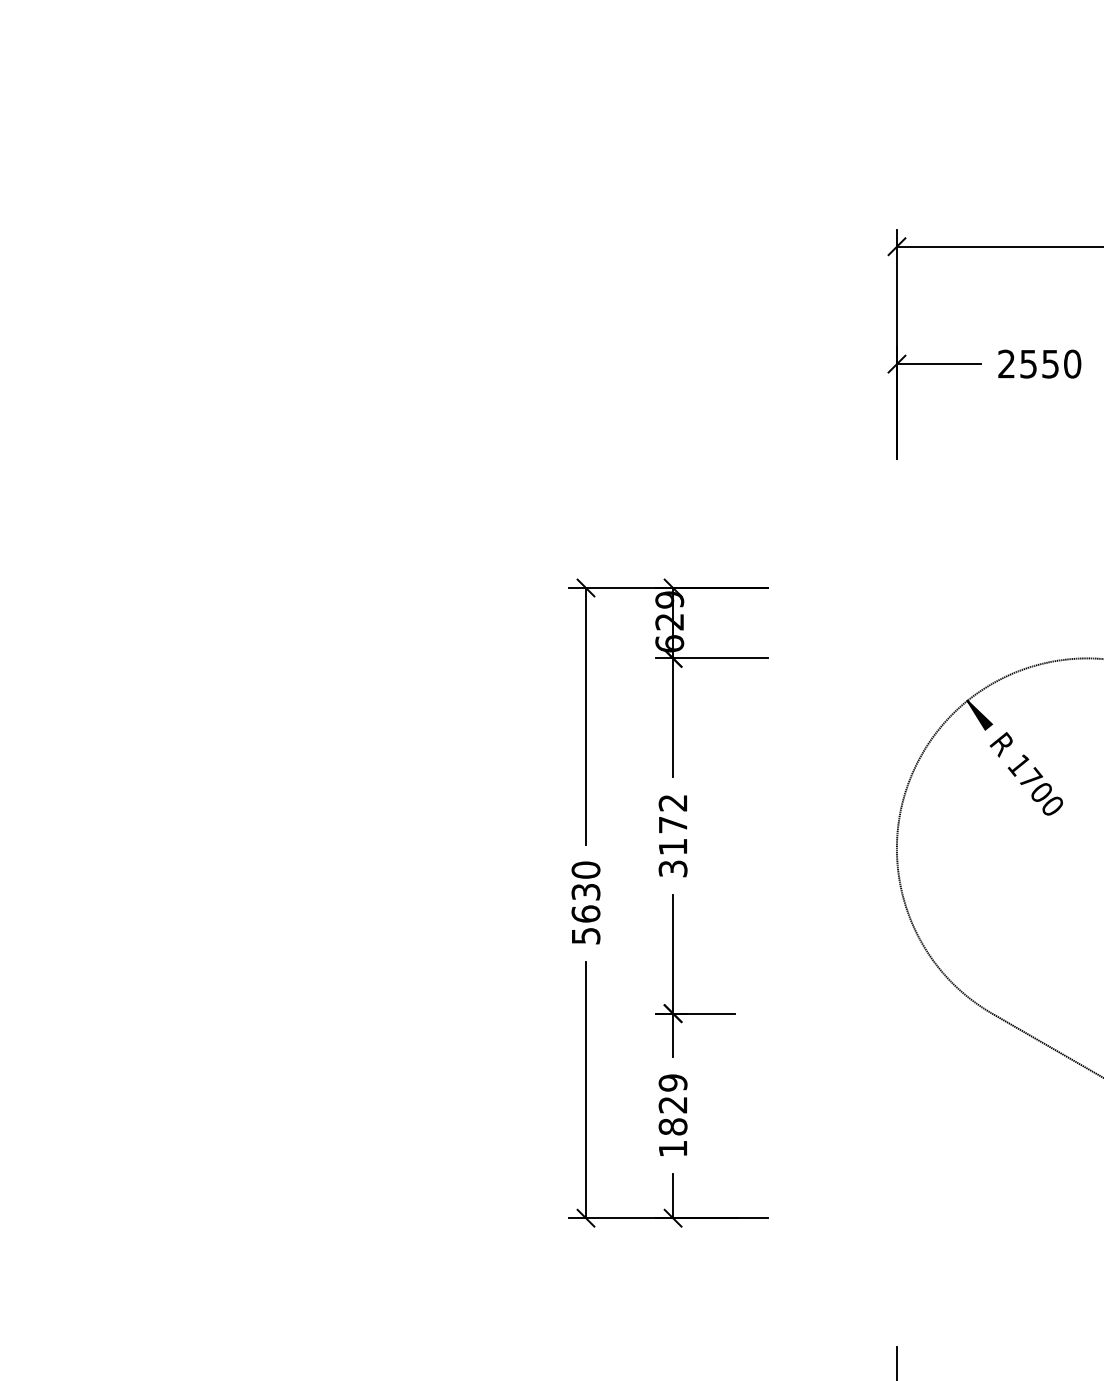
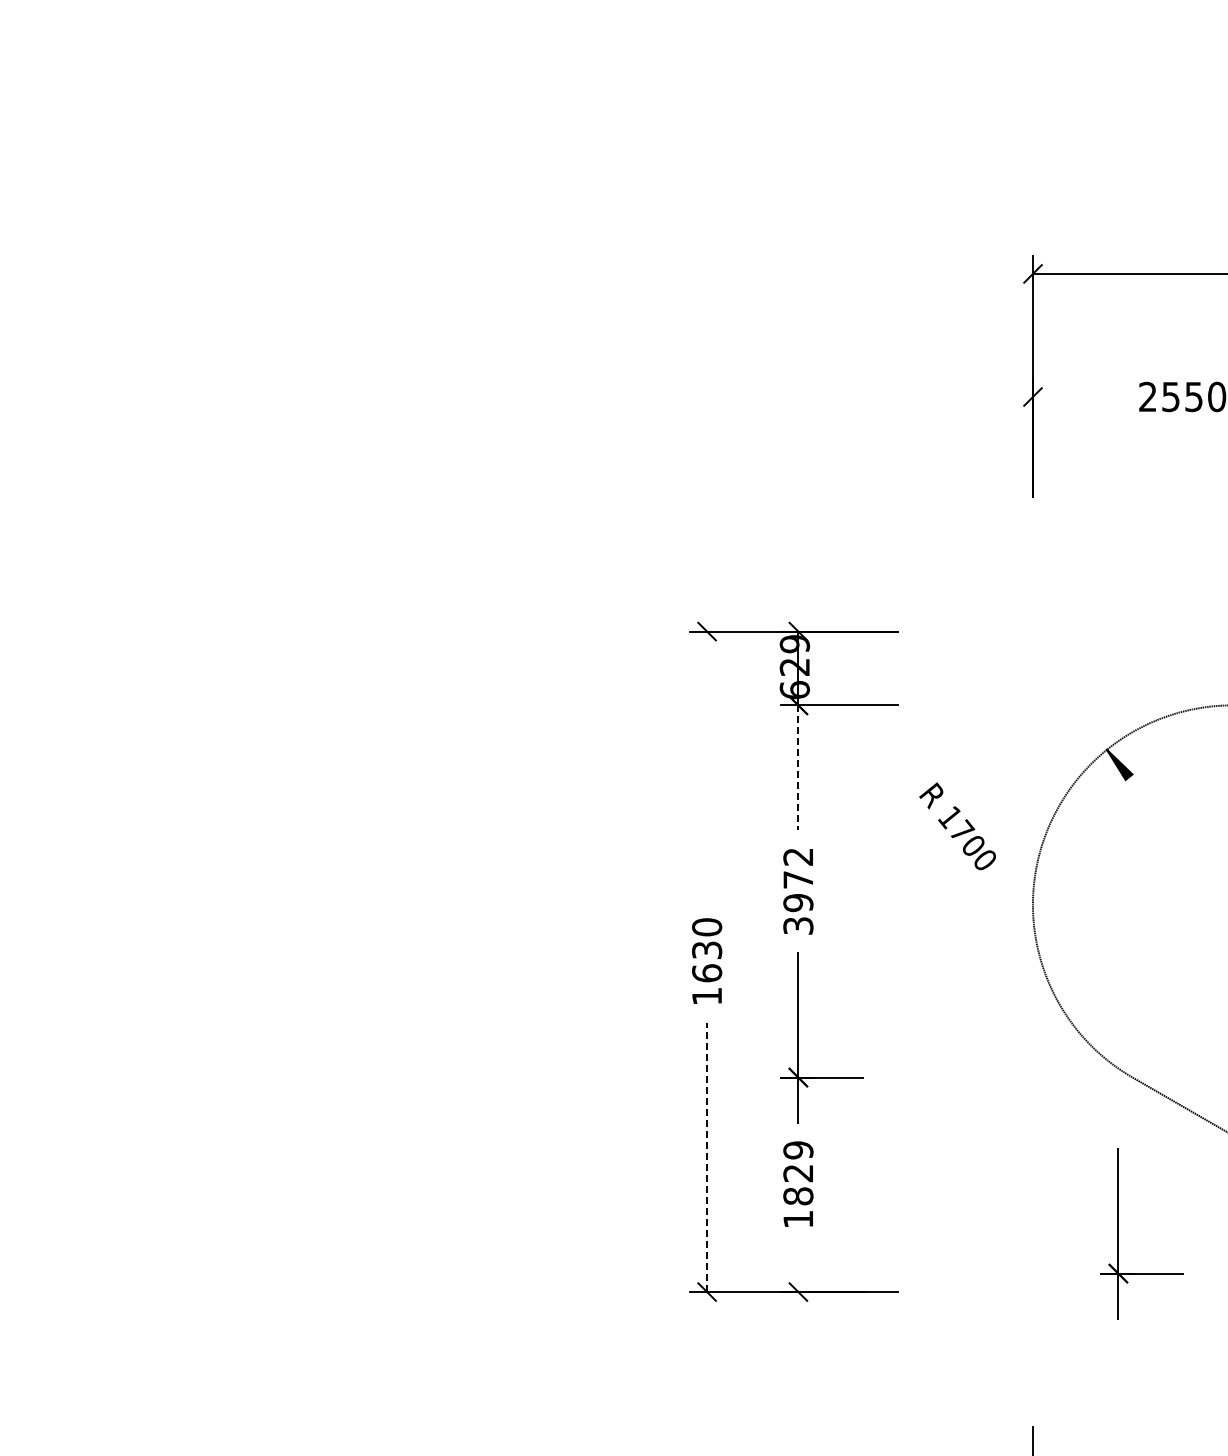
line: (939, 363) -> (1077, 396), removed
line: (586, 715) -> (707, 765), removed
line: (673, 718) -> (798, 768), solid -> dashed
text: (1026, 773) -> (957, 826), moved
text: (673, 847) -> (798, 903), 3172 -> 3972
text: (586, 936) -> (707, 996), 5630 -> 1630
line: (586, 1089) -> (707, 1157), solid -> dashed
part: (978, 1162) -> (1118, 1233), added
line: (673, 1196) -> (798, 1269), removed

